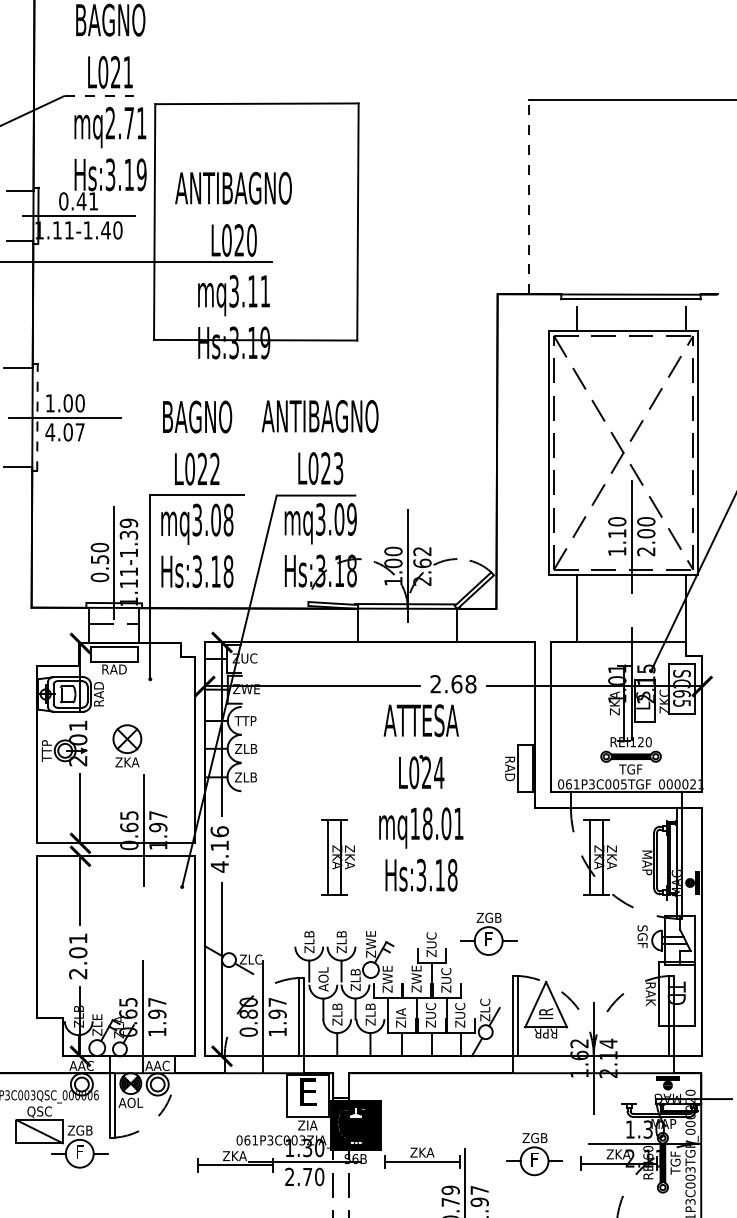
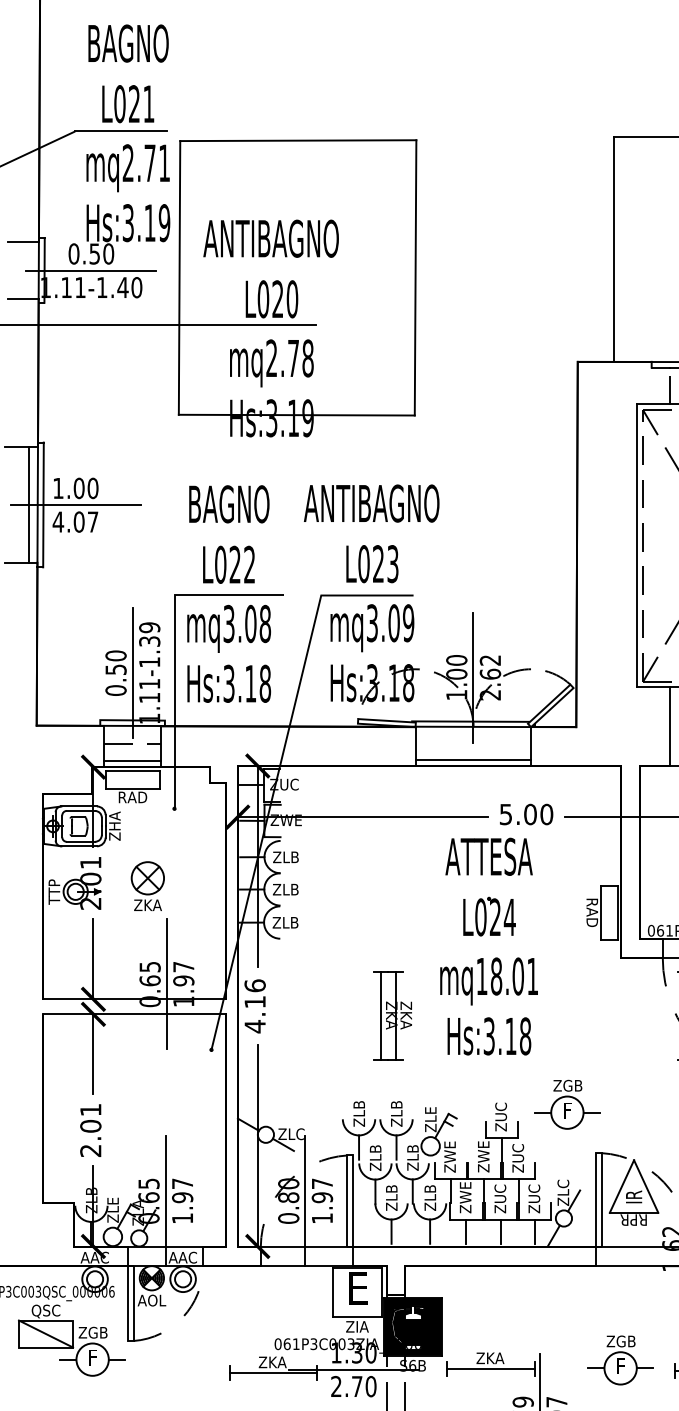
line: (104, 95) -> (121, 131), dashed -> solid
line: (528, 197) -> (613, 249), dashed -> solid
text: (87, 201) -> (101, 254), 0.41 -> 0.50
text: (249, 291) -> (289, 358), mq3.11 -> mq2.78
line: (25, 417) -> (29, 504), added
line: (37, 417) -> (43, 504), dashed -> solid
line: (407, 637) -> (473, 760), added
line: (114, 638) -> (132, 761), added
text: (453, 684) -> (526, 814), 2.68 -> 5.00
text: (98, 693) -> (114, 825), RAD -> ZHA
text: (245, 721) -> (285, 857), TTP -> ZLB
text: (370, 940) -> (430, 1112), ZWE -> ZLE
text: (323, 979) -> (375, 1157), AOL -> ZLB
text: (400, 1009) -> (464, 1192), ZIA -> ZWE

